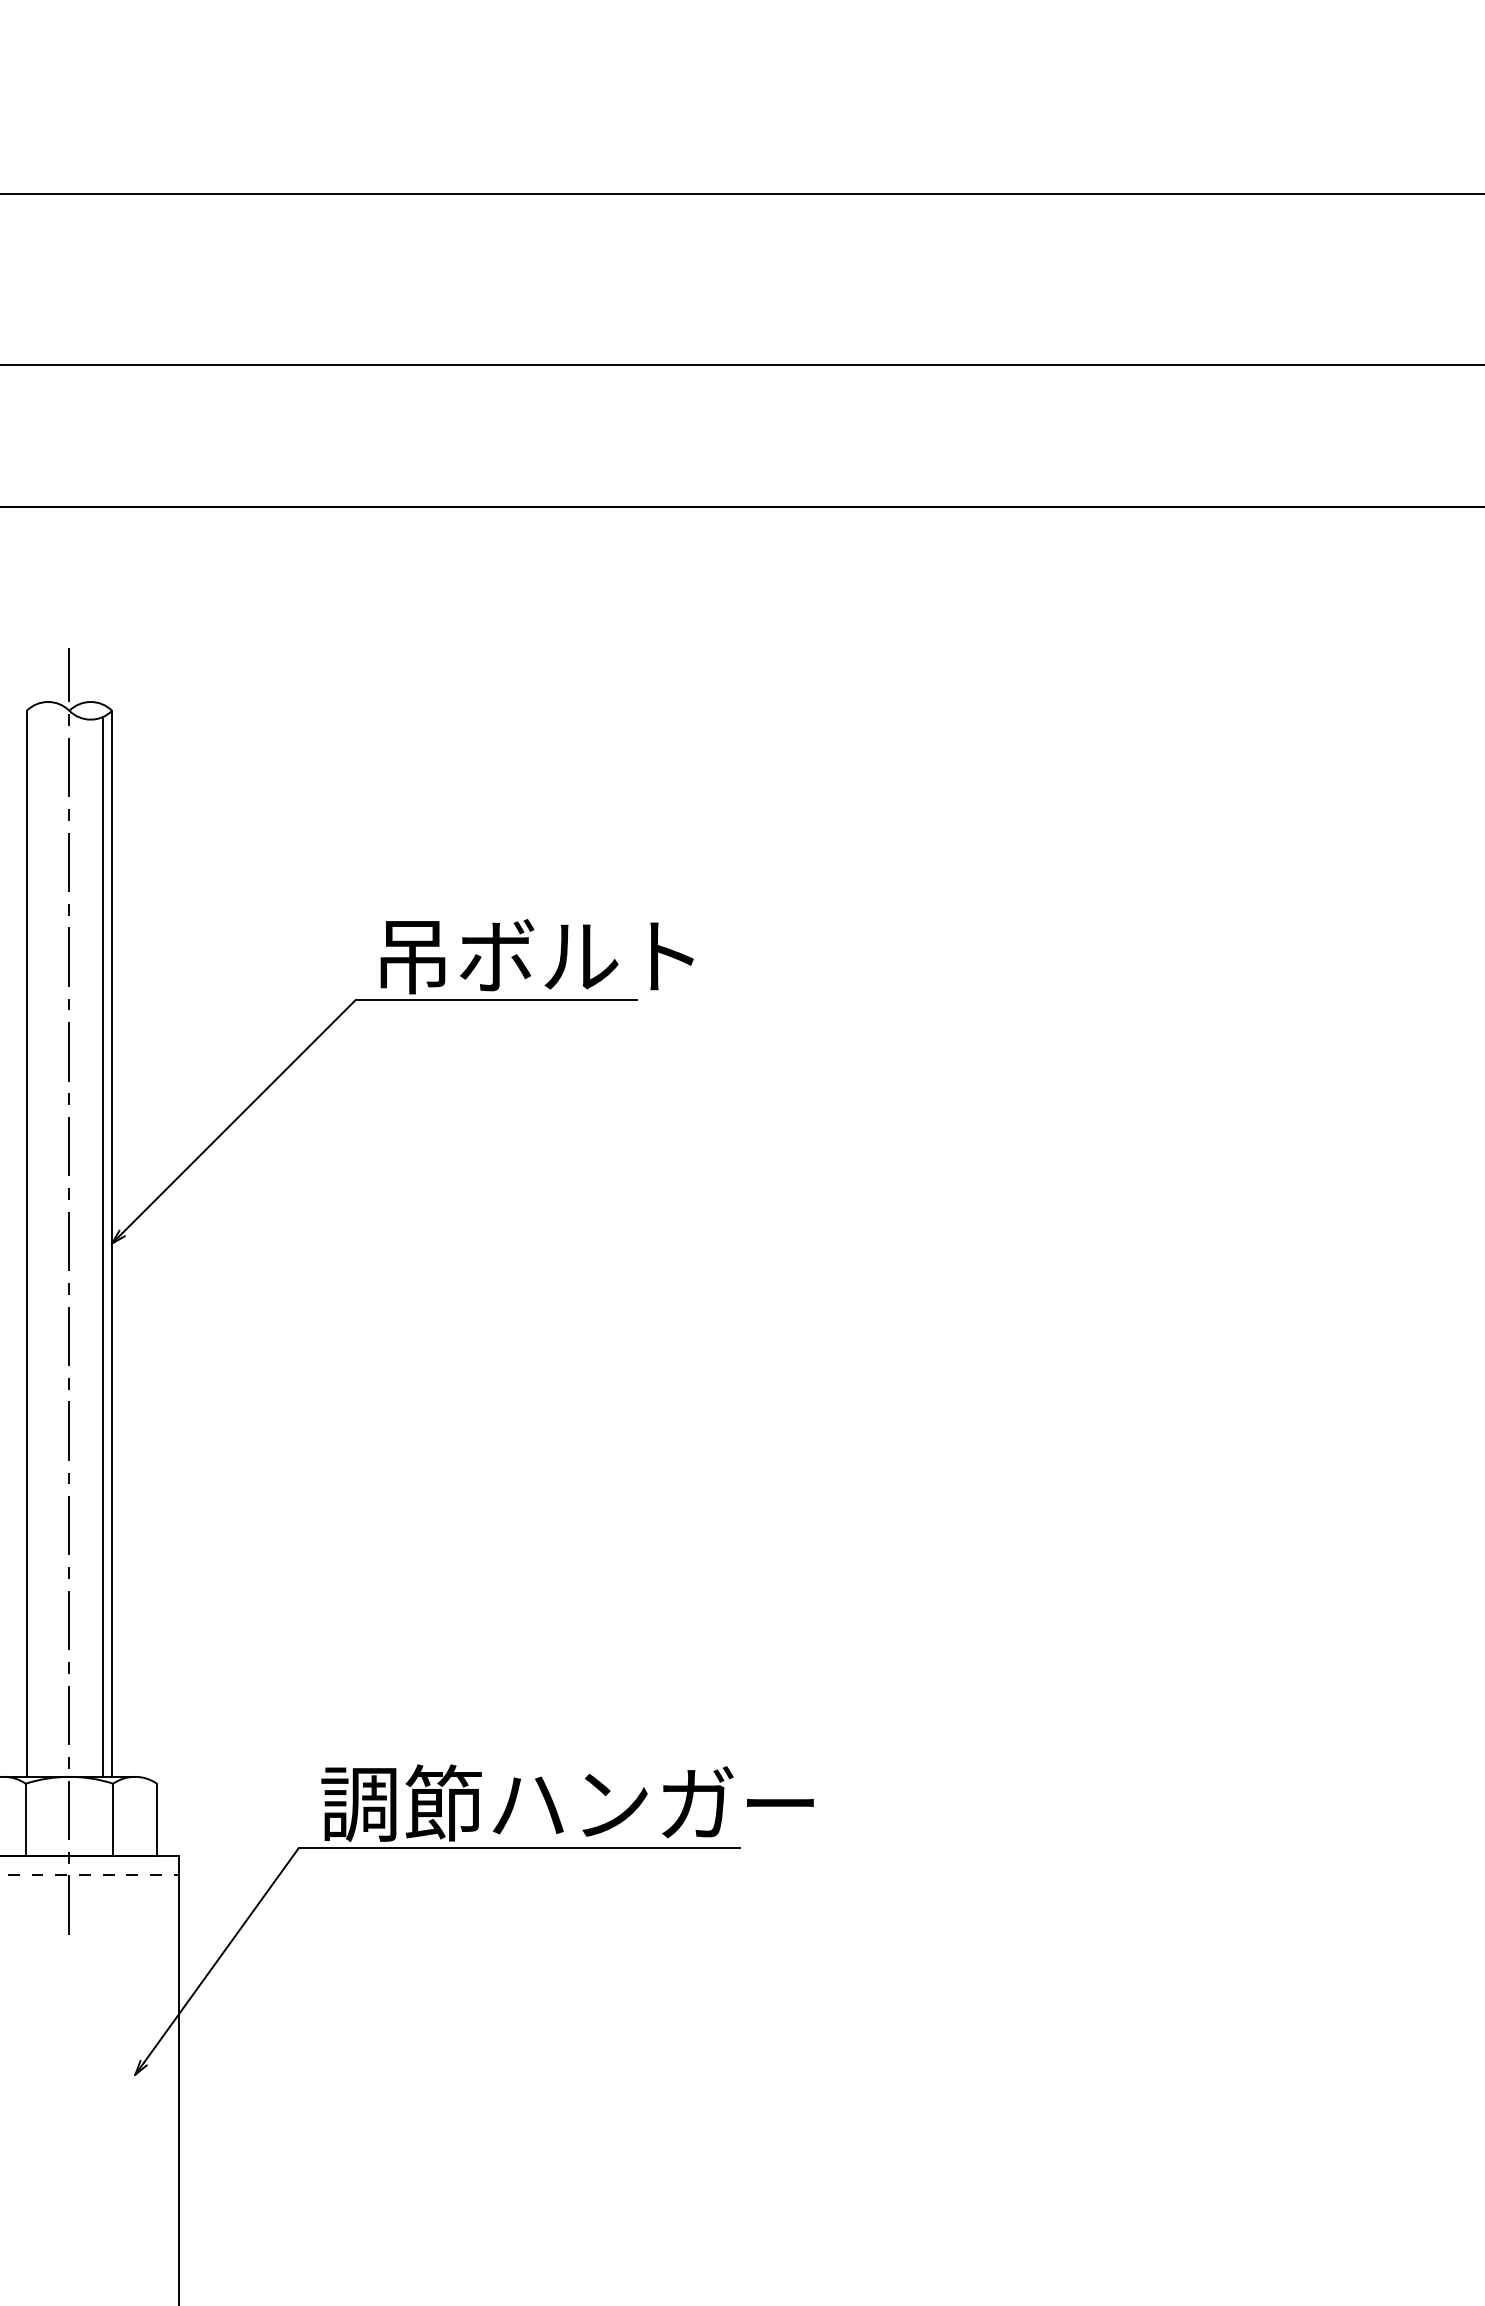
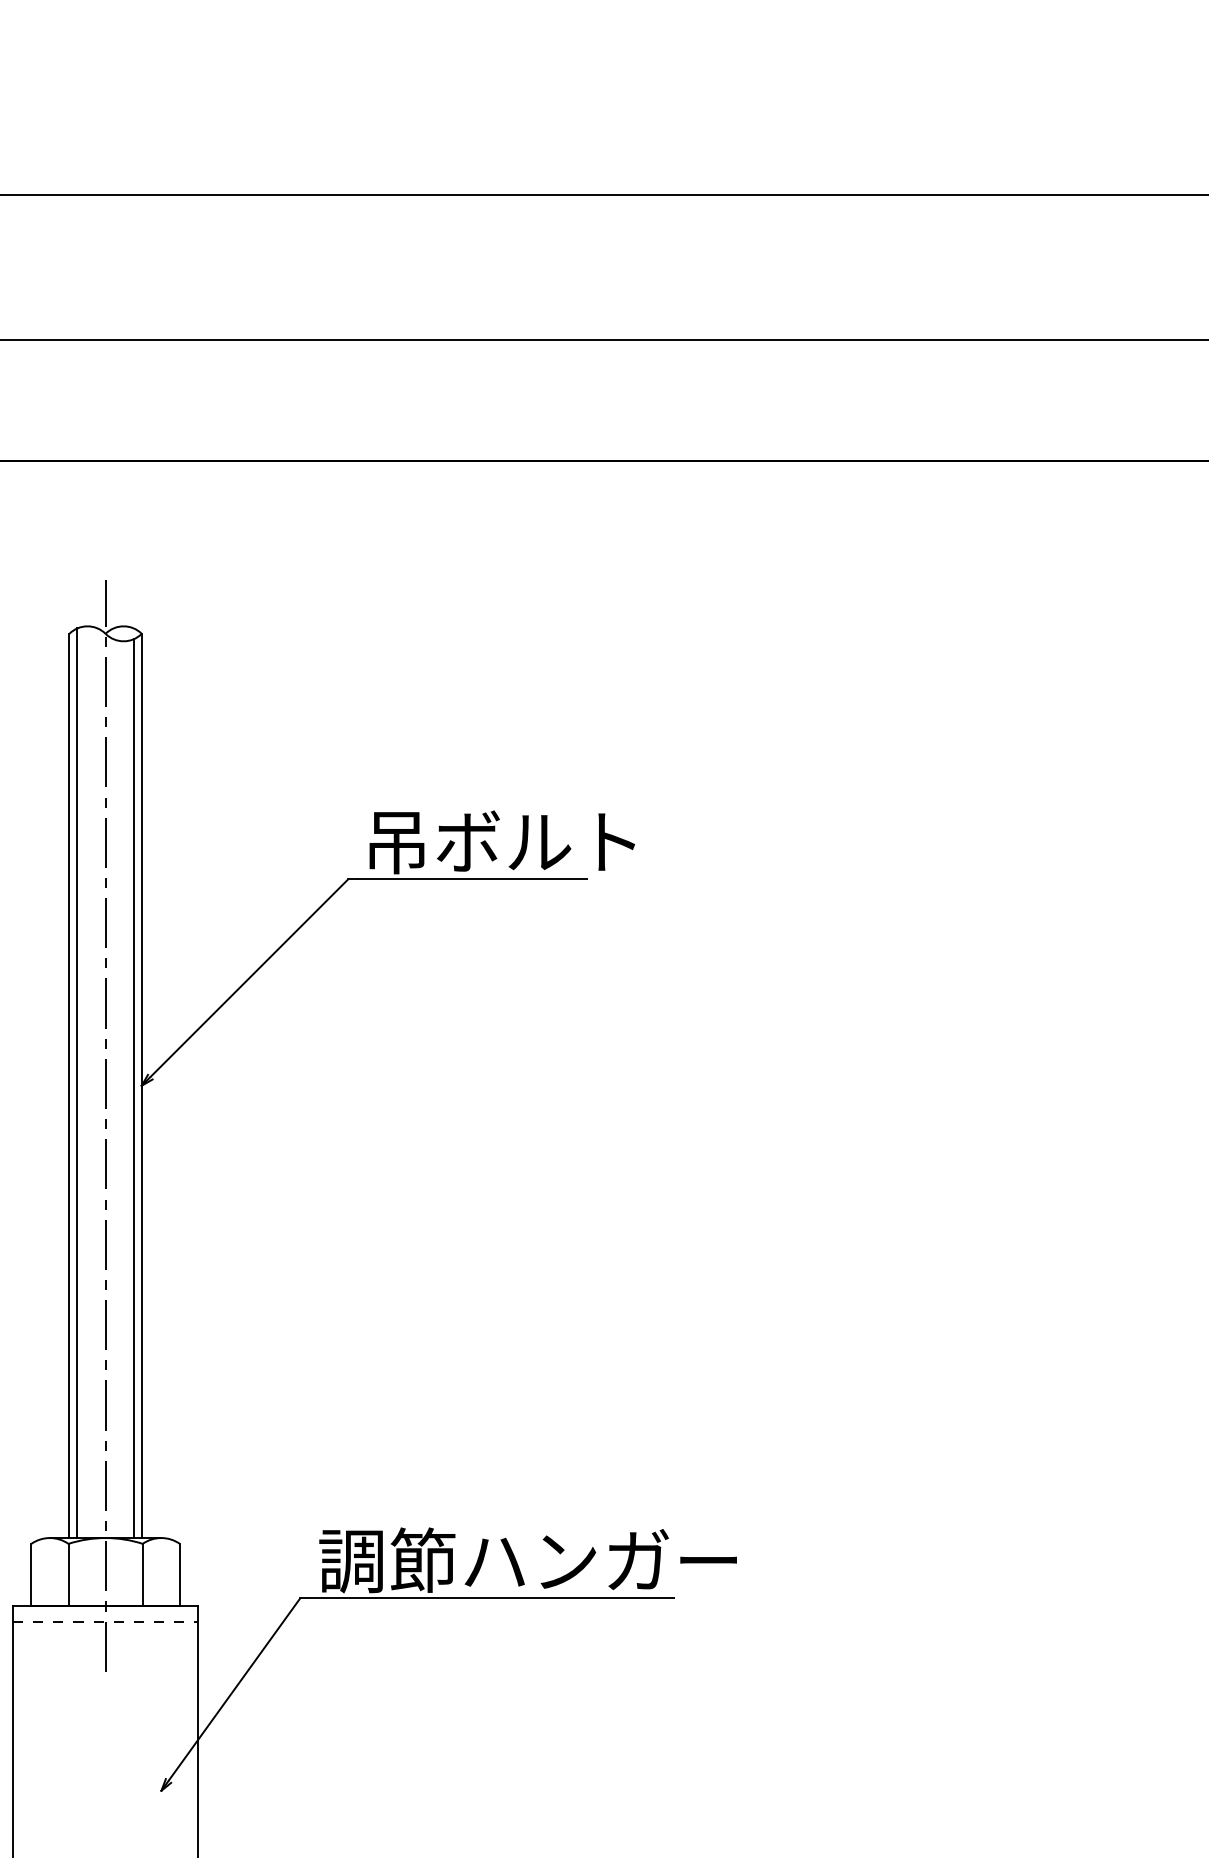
line: (36, 1240) -> (77, 1083), added

